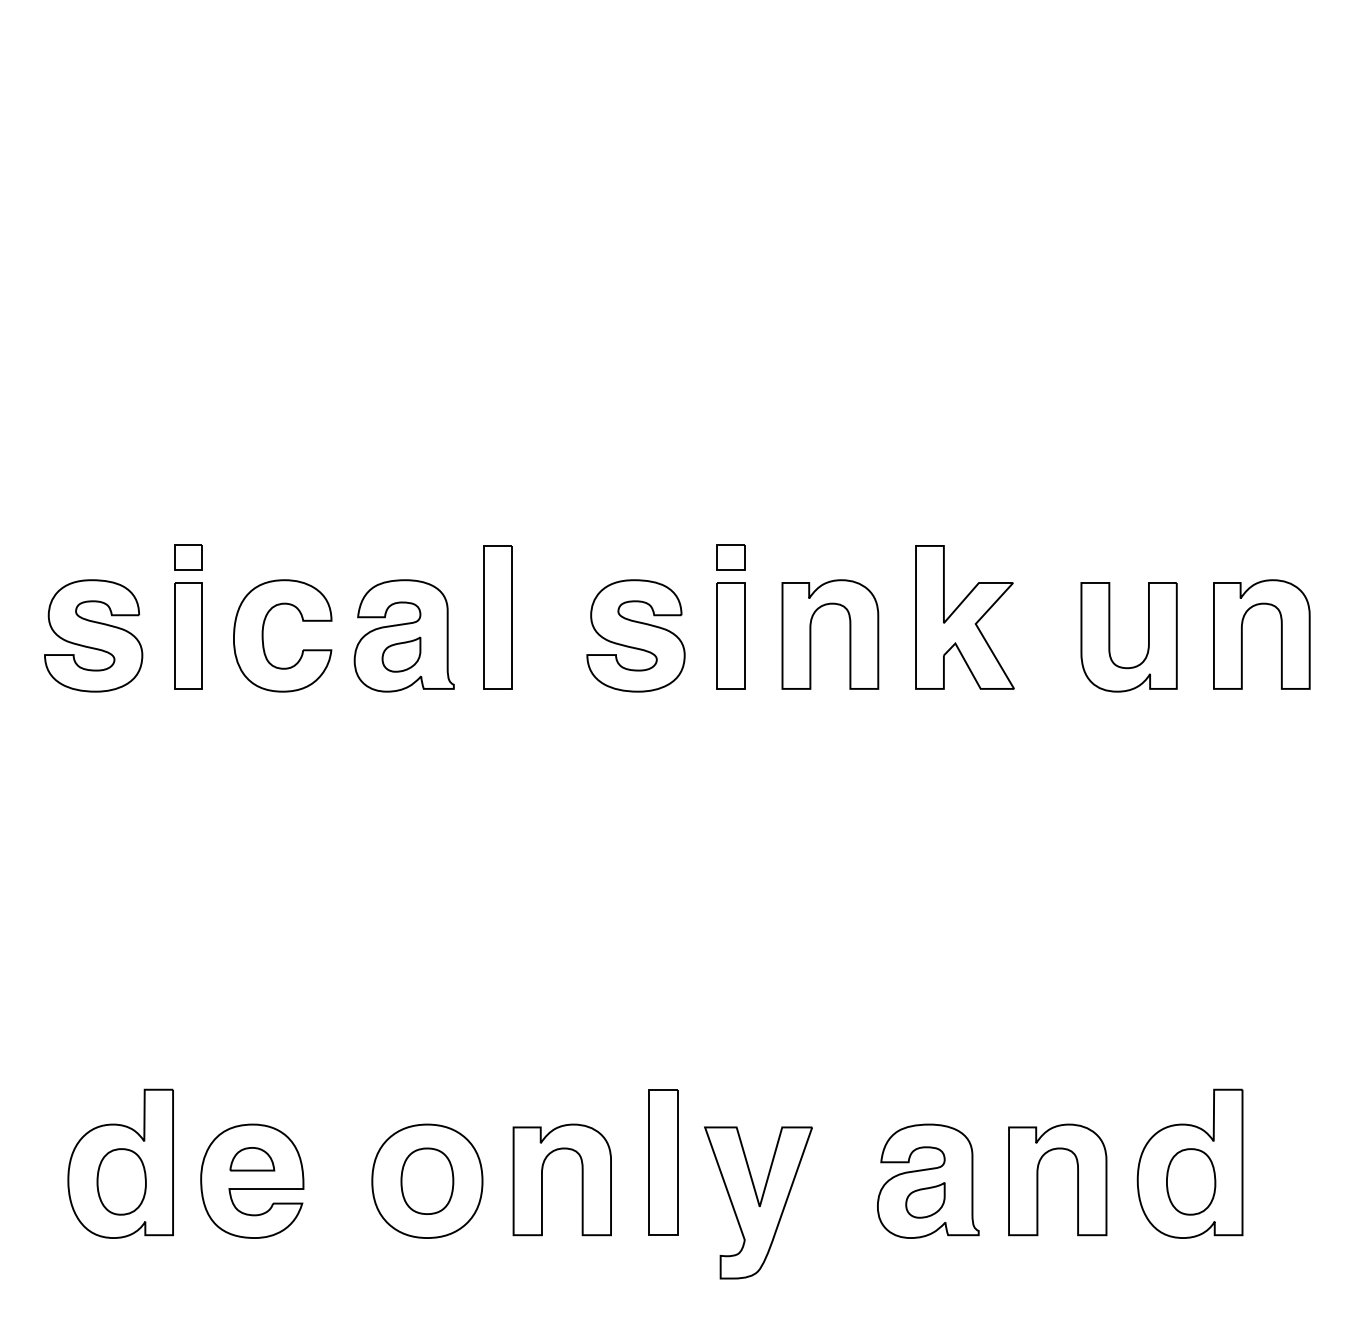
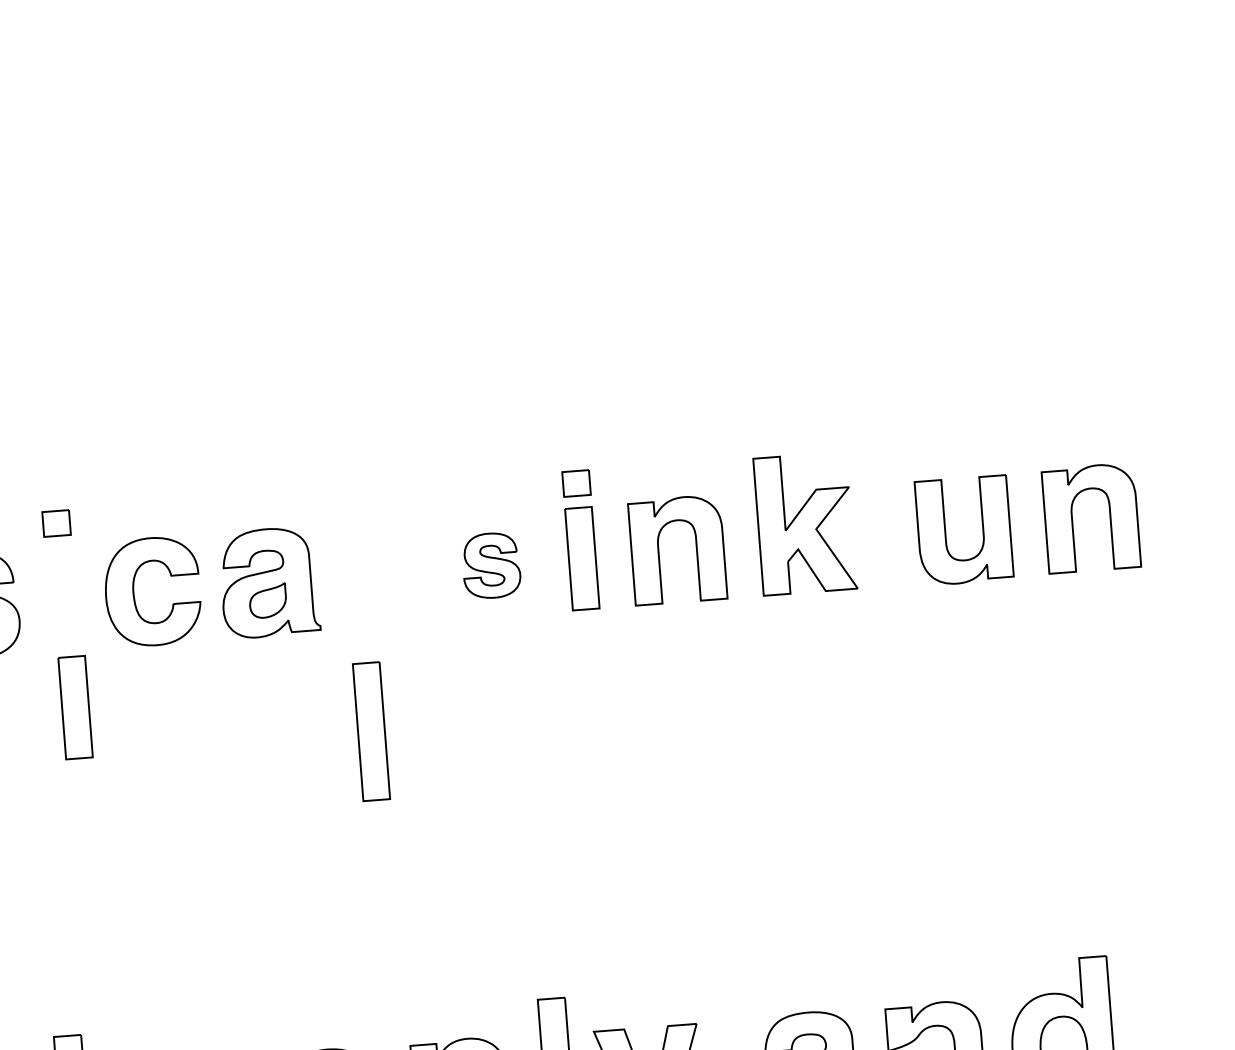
part: (497, 617) -> (370, 731), moved
part: (188, 635) -> (75, 707), moved
part: (635, 635) -> (490, 565), size x0.6

